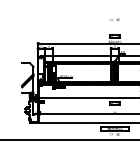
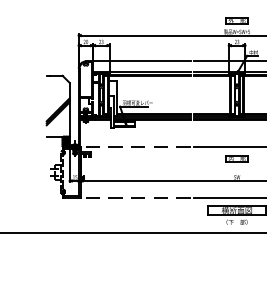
line: (65, 98) -> (135, 148), solid -> dashed
line: (65, 122) -> (135, 197), solid -> dashed

